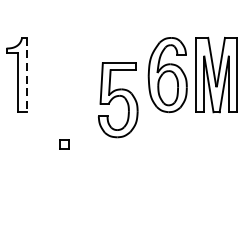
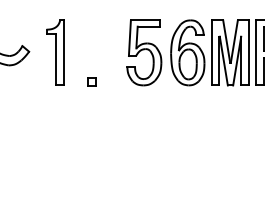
line: (27, 74) -> (64, 52), dashed -> solid
part: (118, 99) -> (144, 52), moved
part: (64, 144) -> (91, 81), moved

